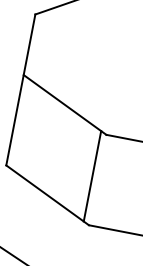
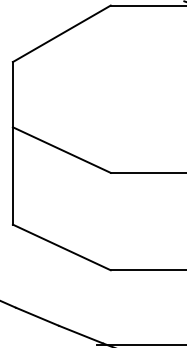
line: (92, 176) -> (104, 218), removed

